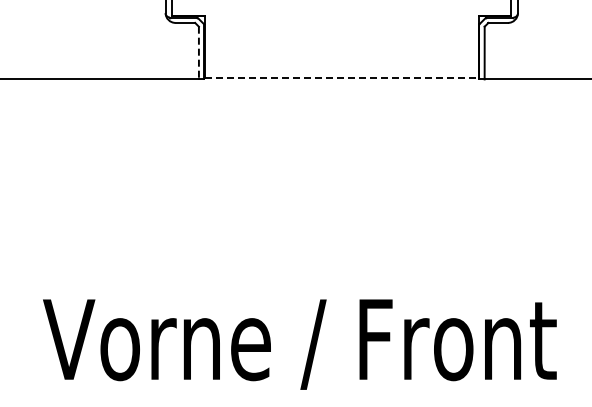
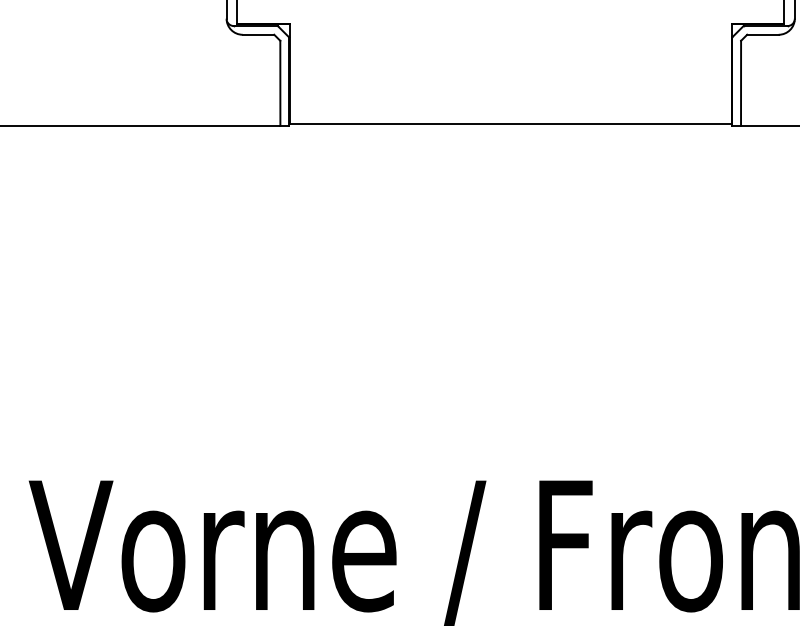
line: (198, 53) -> (279, 84), dashed -> solid
line: (341, 78) -> (510, 124), dashed -> solid

